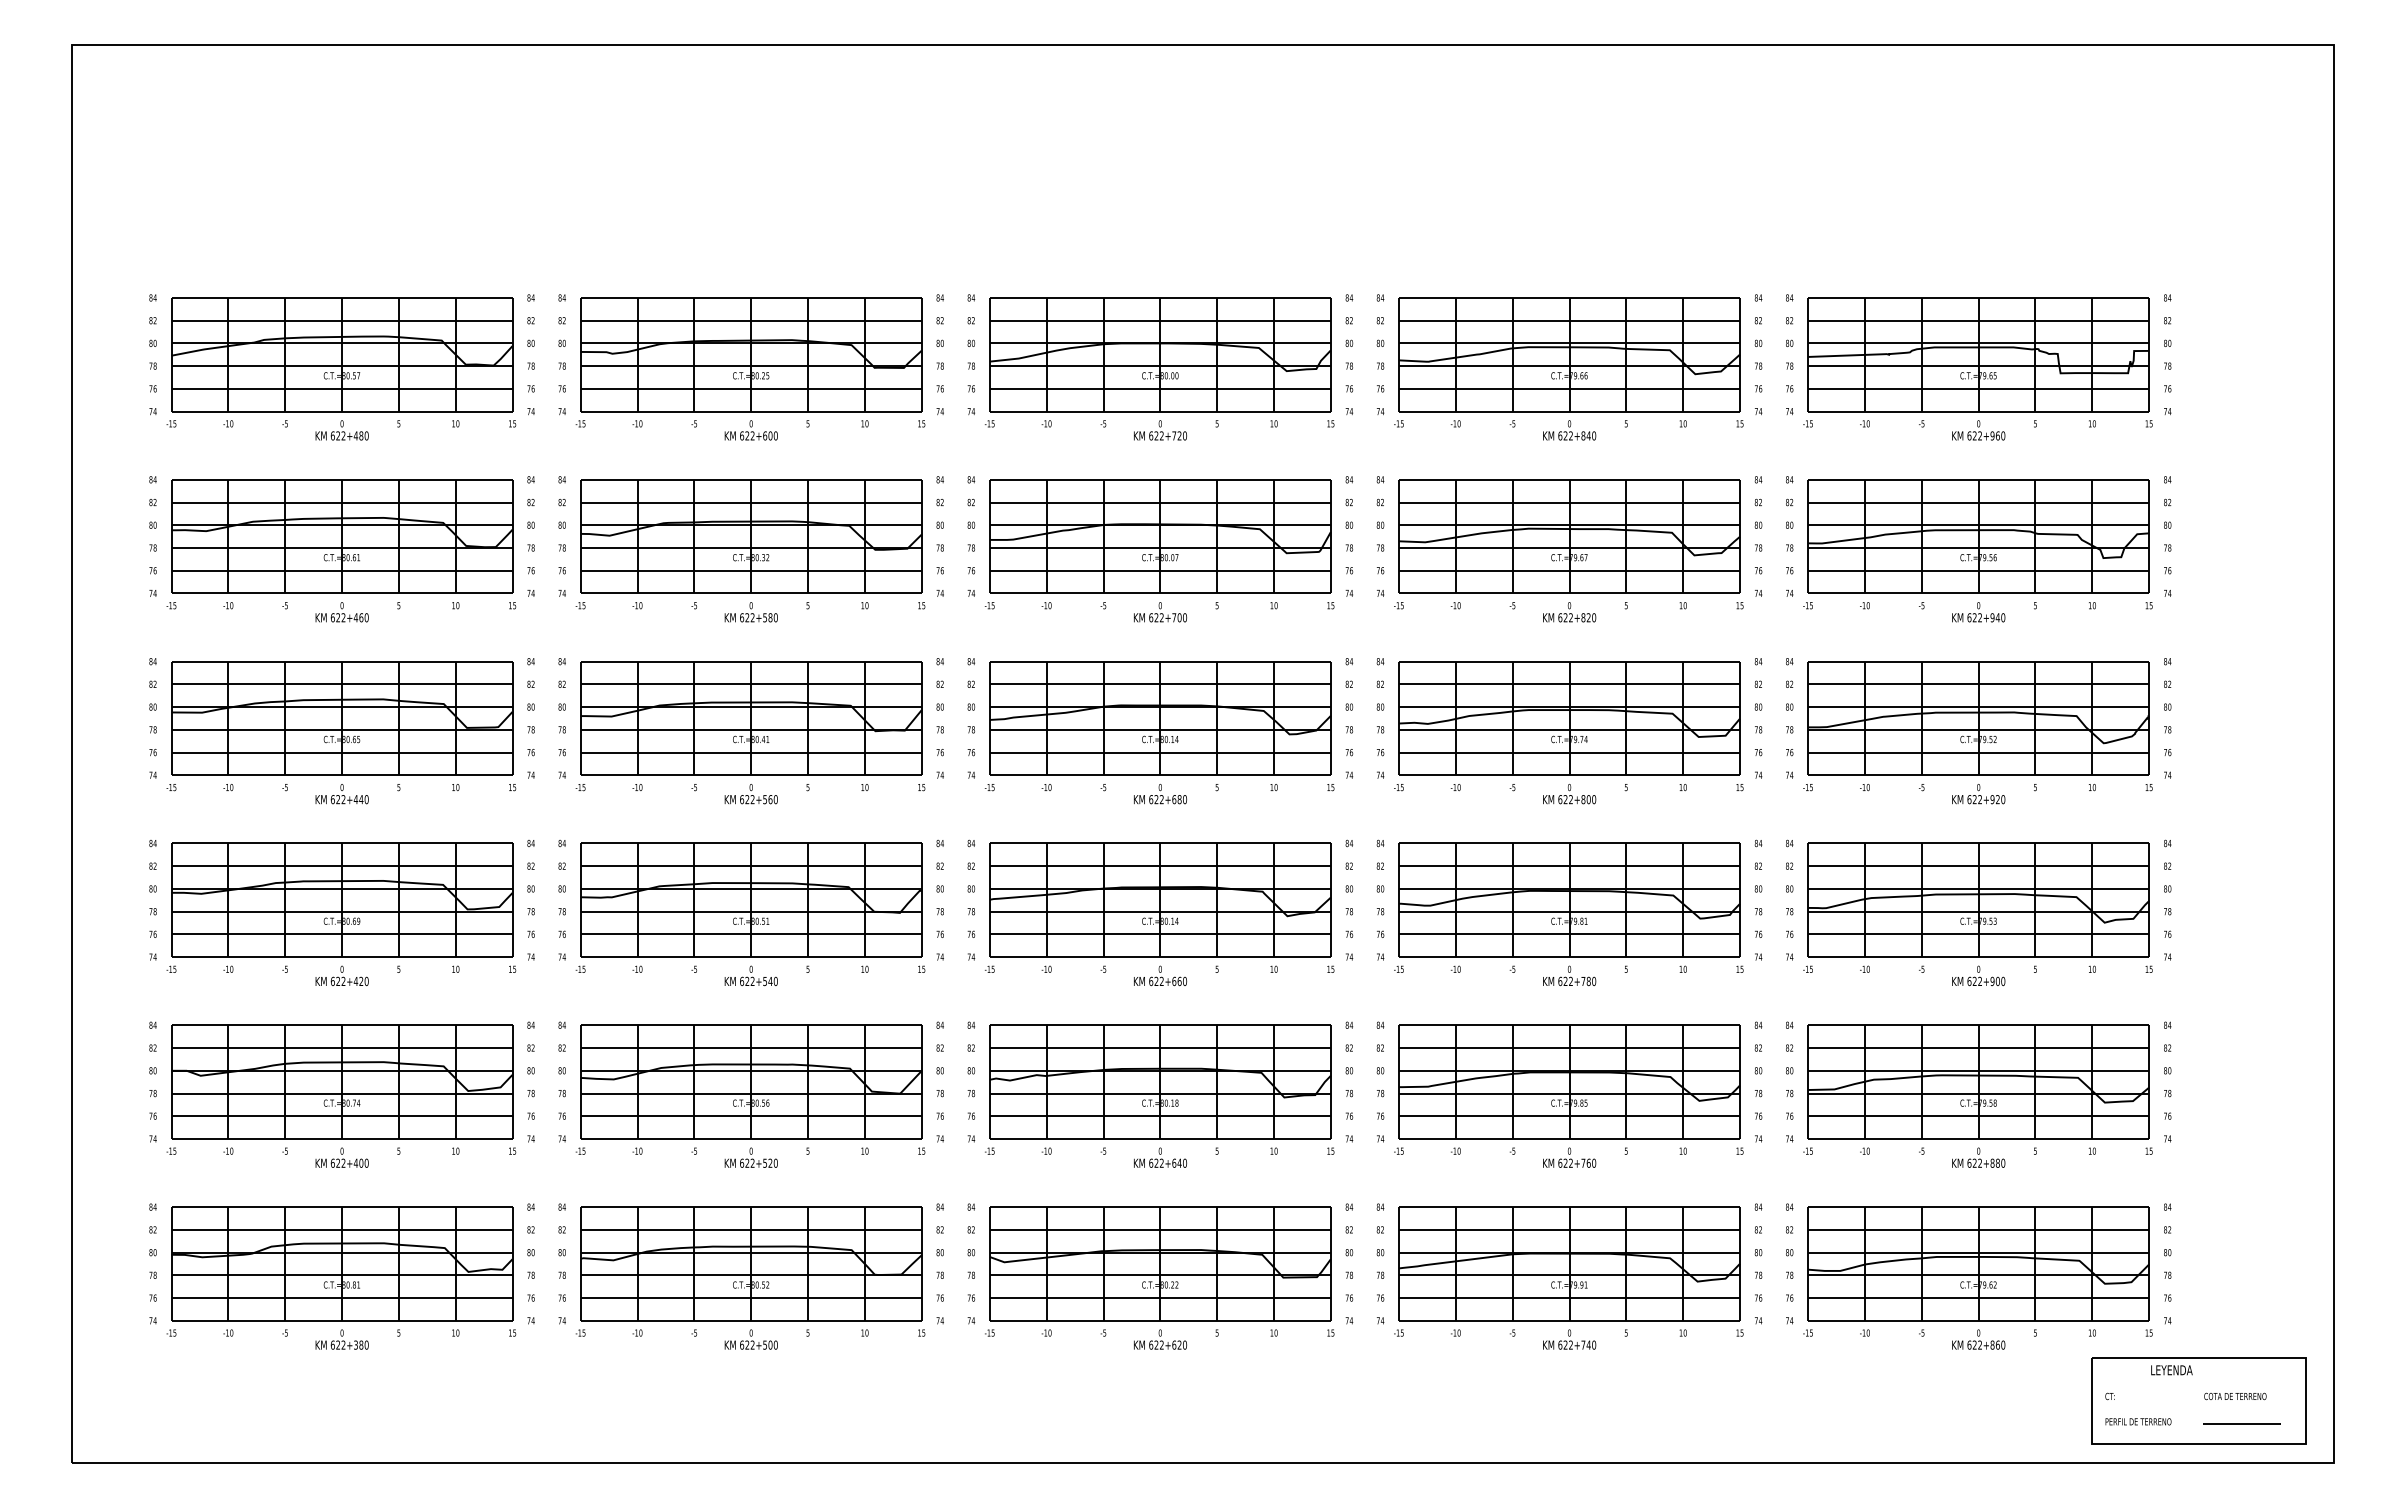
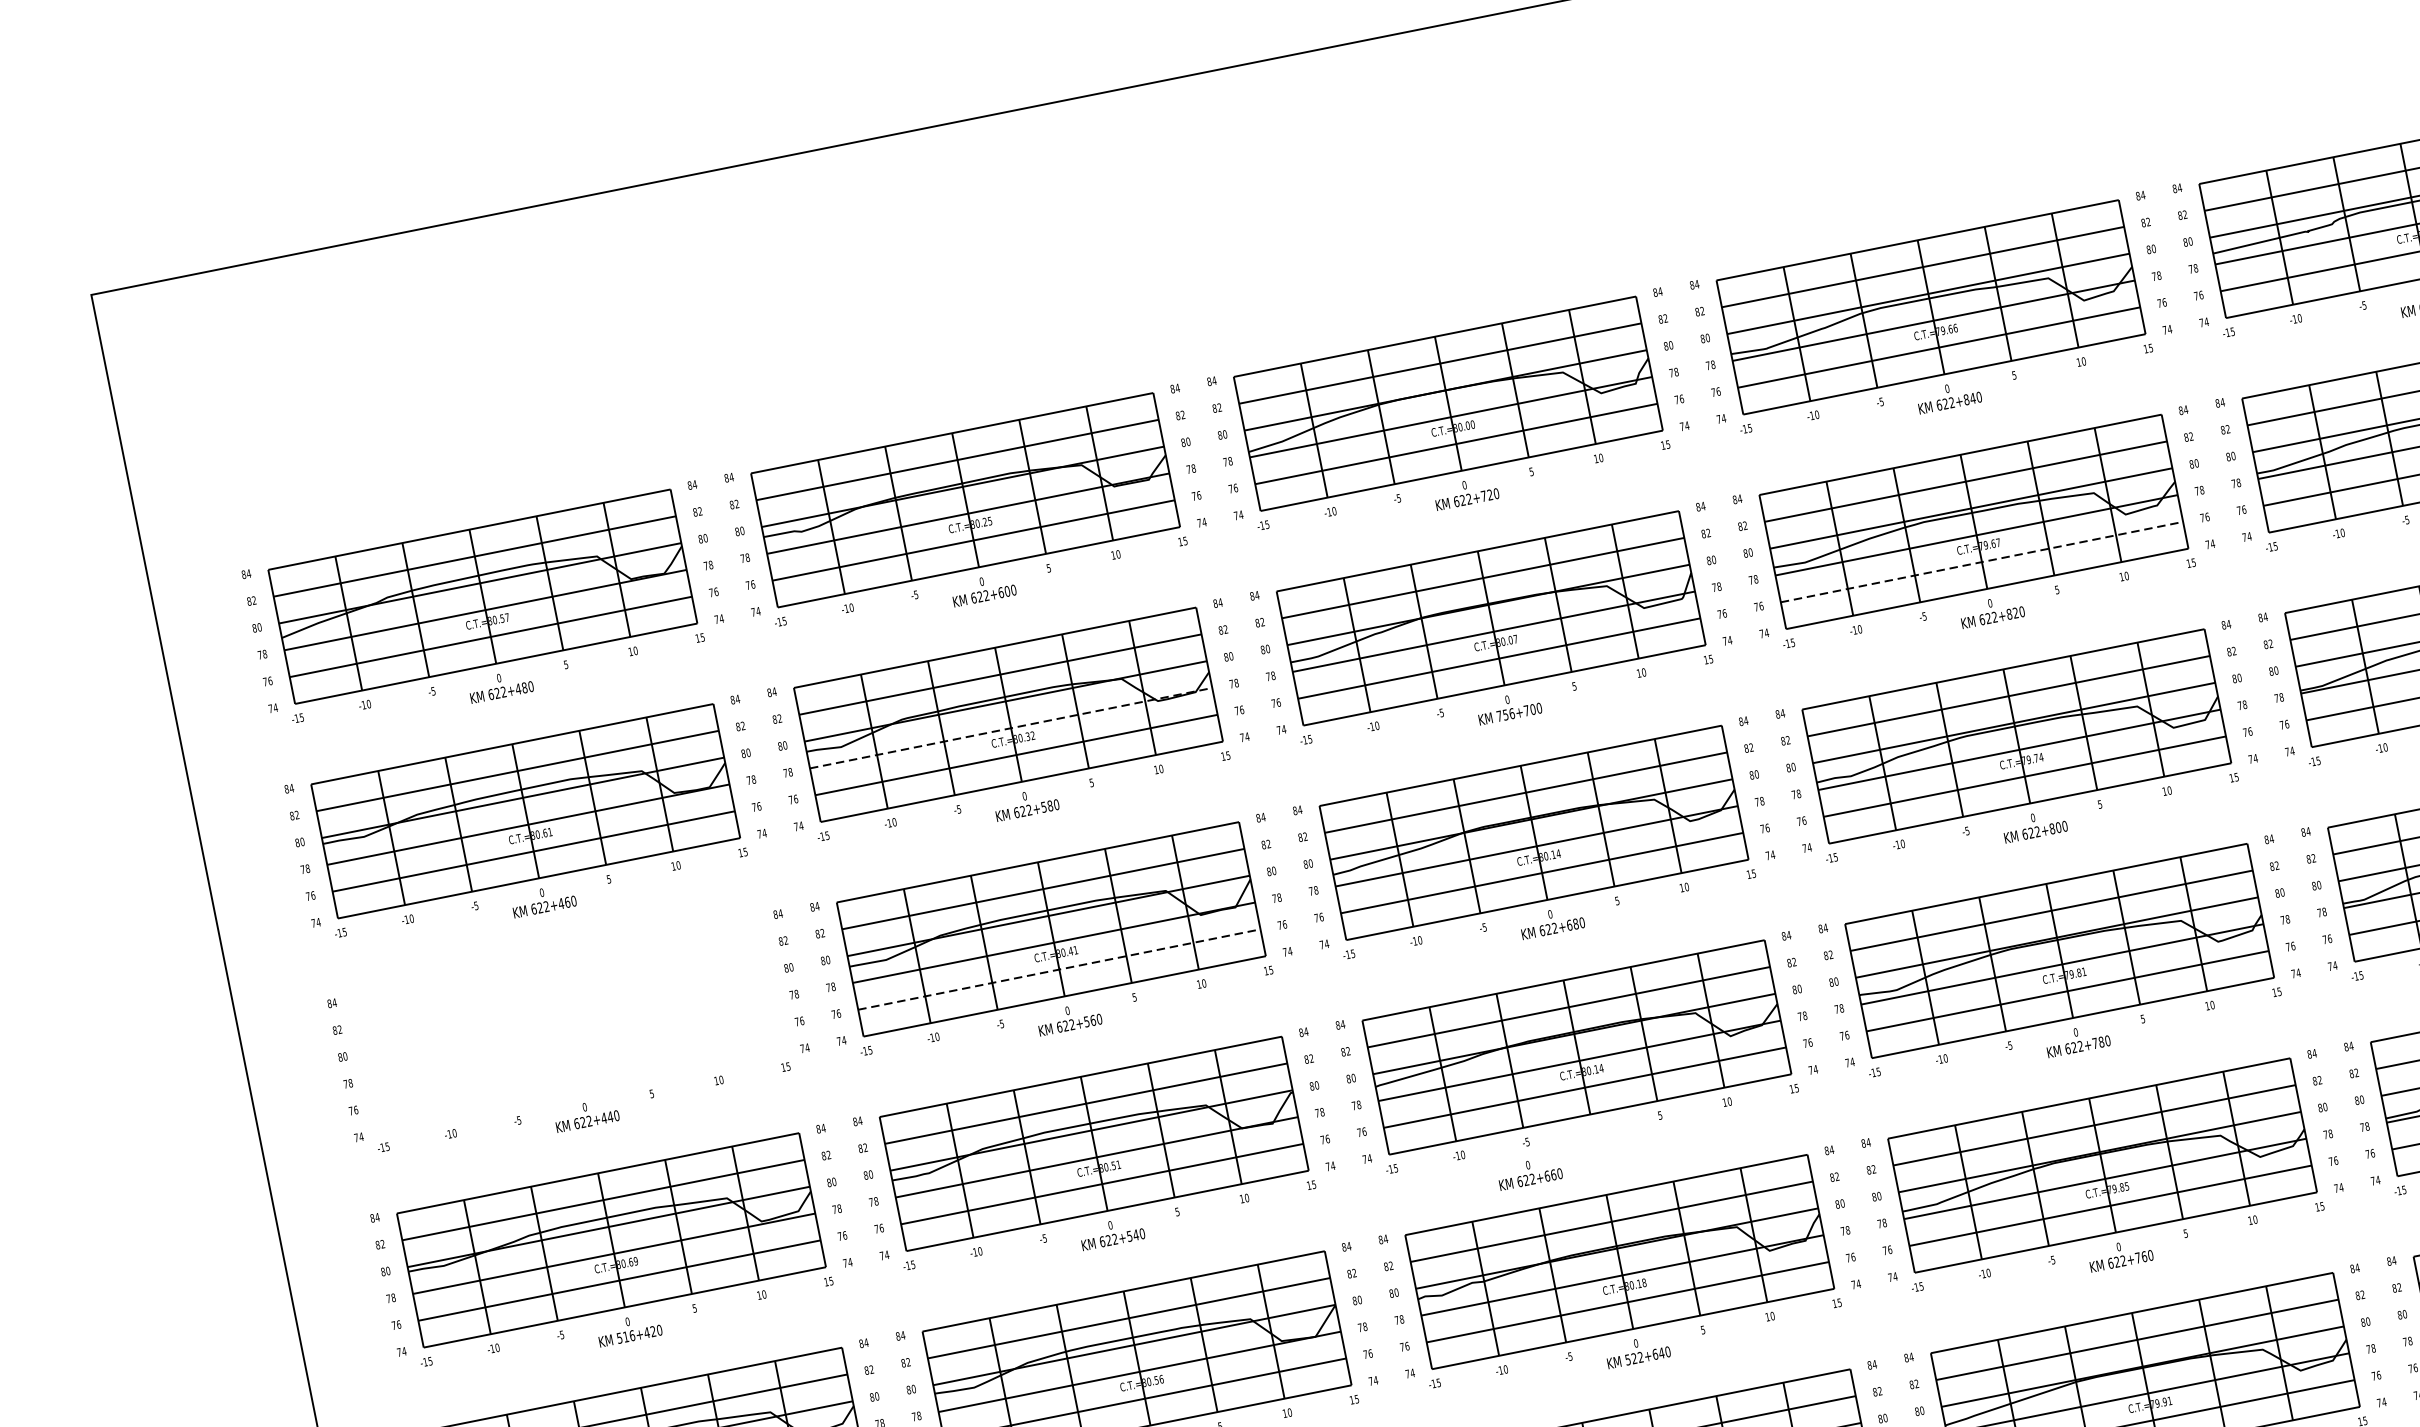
line: (751, 548) -> (1011, 728), solid -> dashed
line: (1570, 570) -> (1983, 561), solid -> dashed
text: (1156, 617) -> (1505, 714), 622+700 -> 756+700
part: (342, 718) -> (569, 1025), removed
line: (751, 752) -> (1059, 969), solid -> dashed
text: (1160, 975) -> (1529, 1172), moved
text: (337, 981) -> (625, 1337), 622+420 -> 516+420
text: (1151, 1162) -> (1628, 1358), 622+640 -> 522+640

